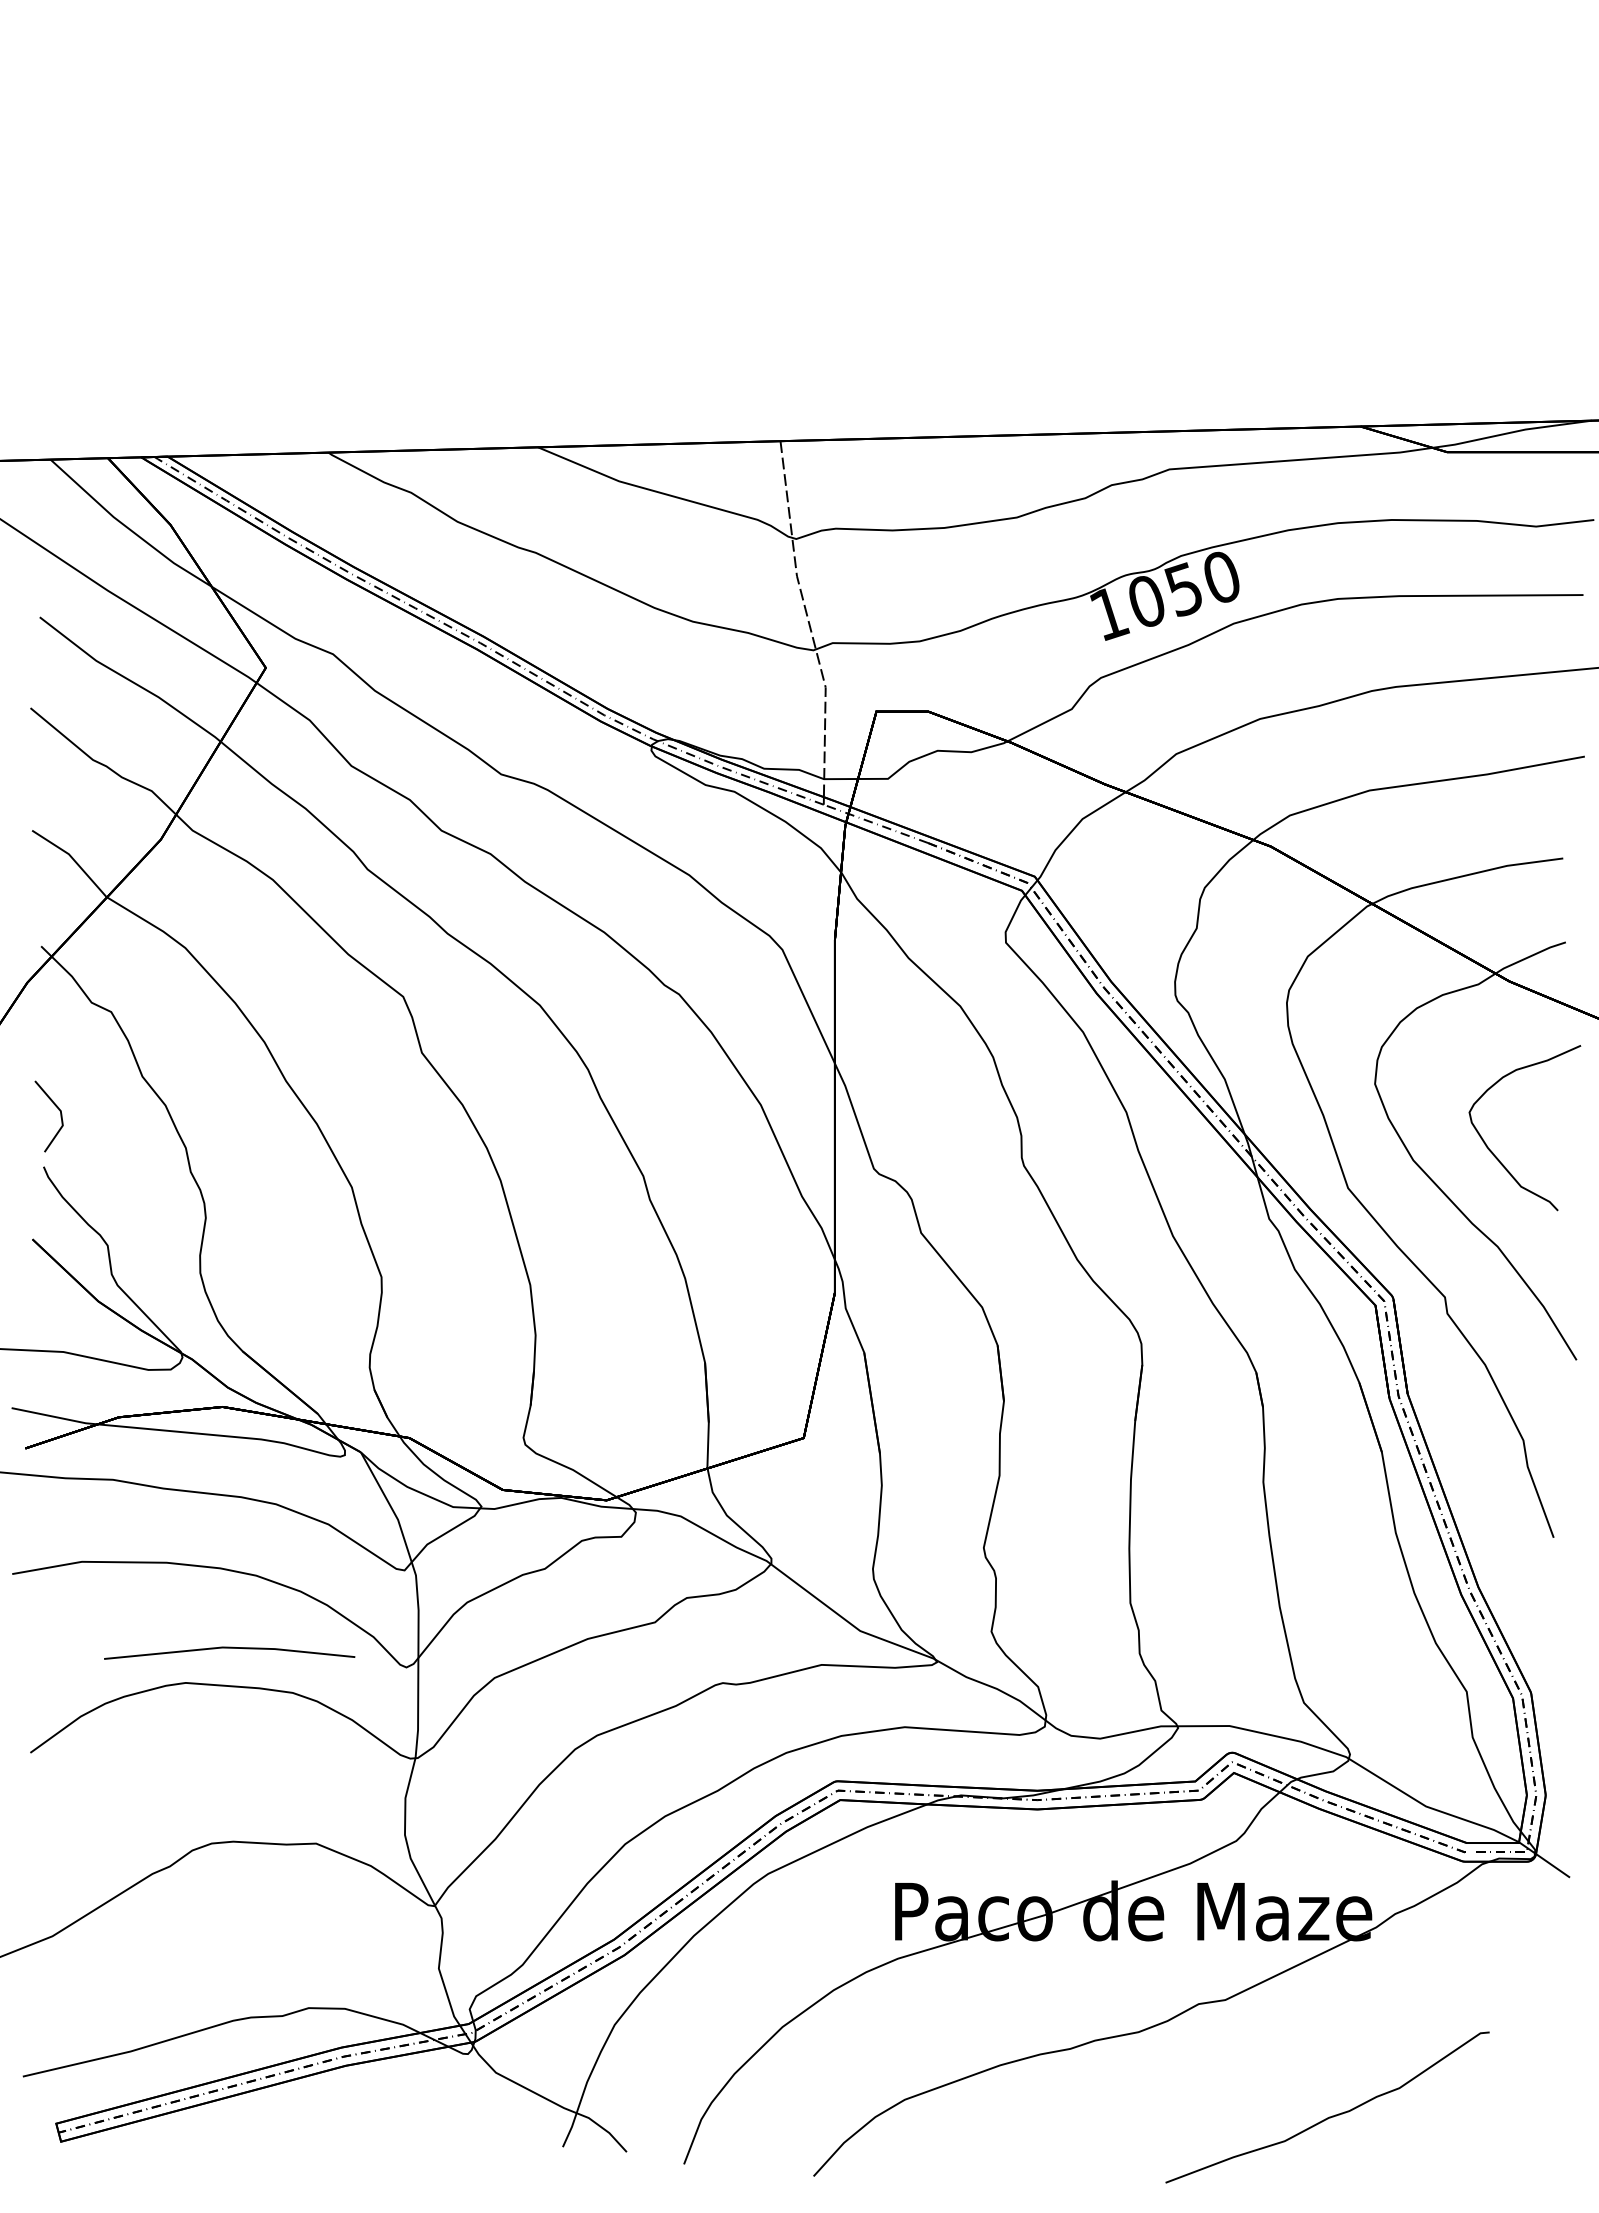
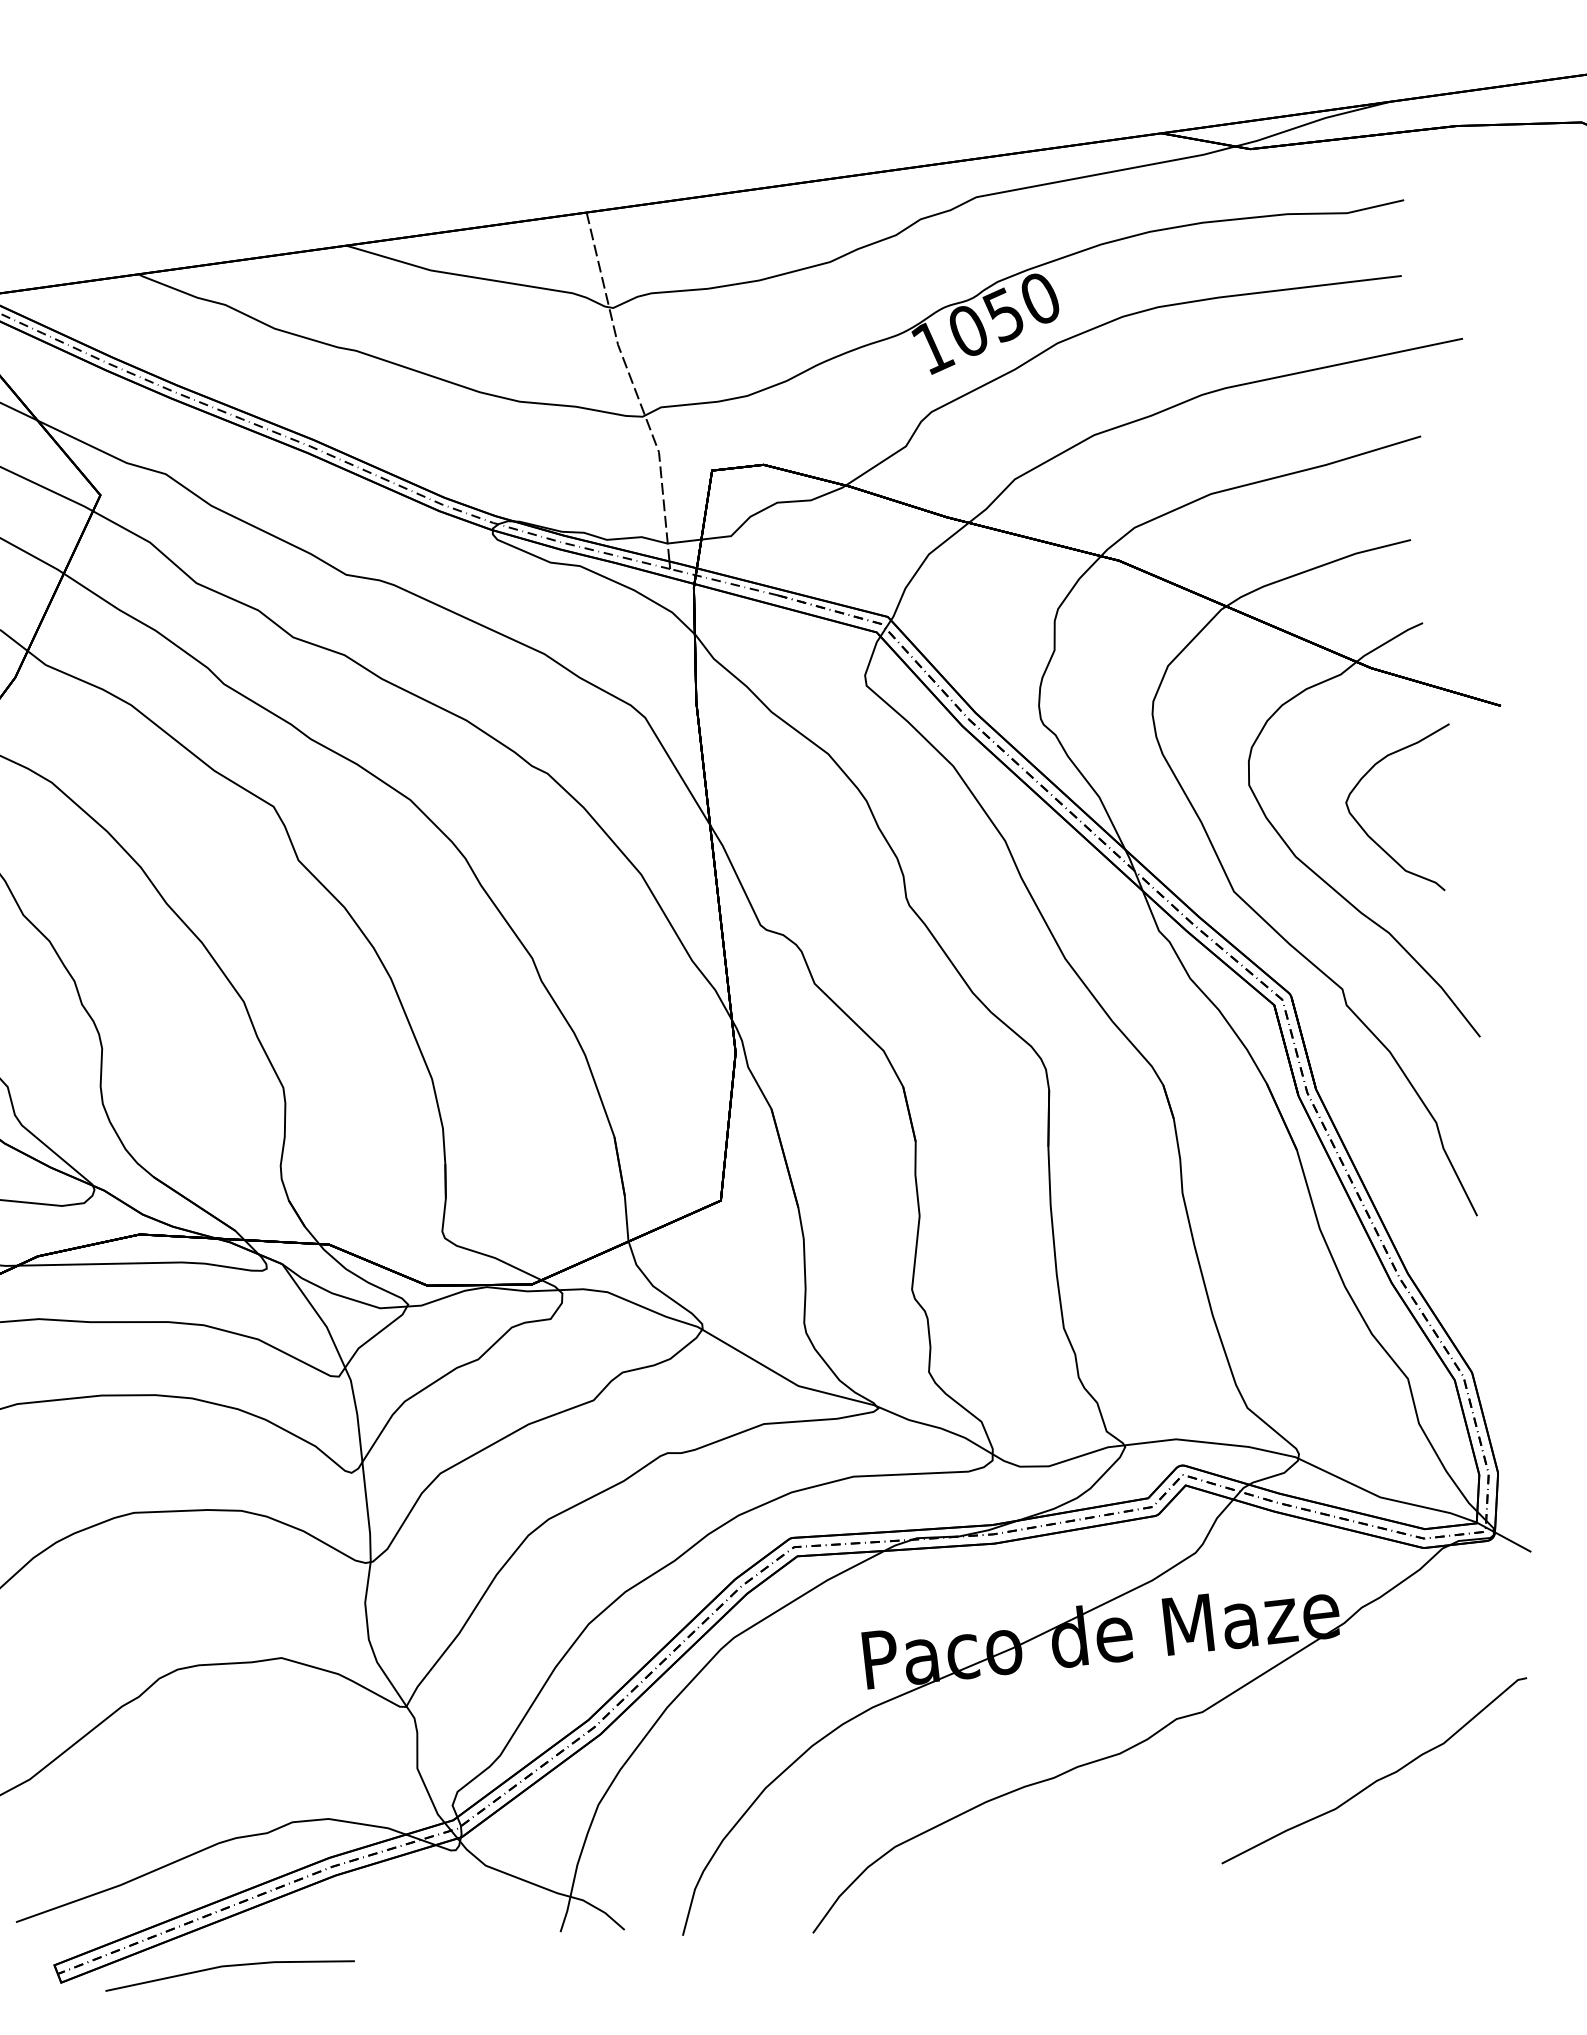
line: (229, 1648) -> (228, 1966), moved
curve: (1329, 2116) -> (1377, 1779), moved

